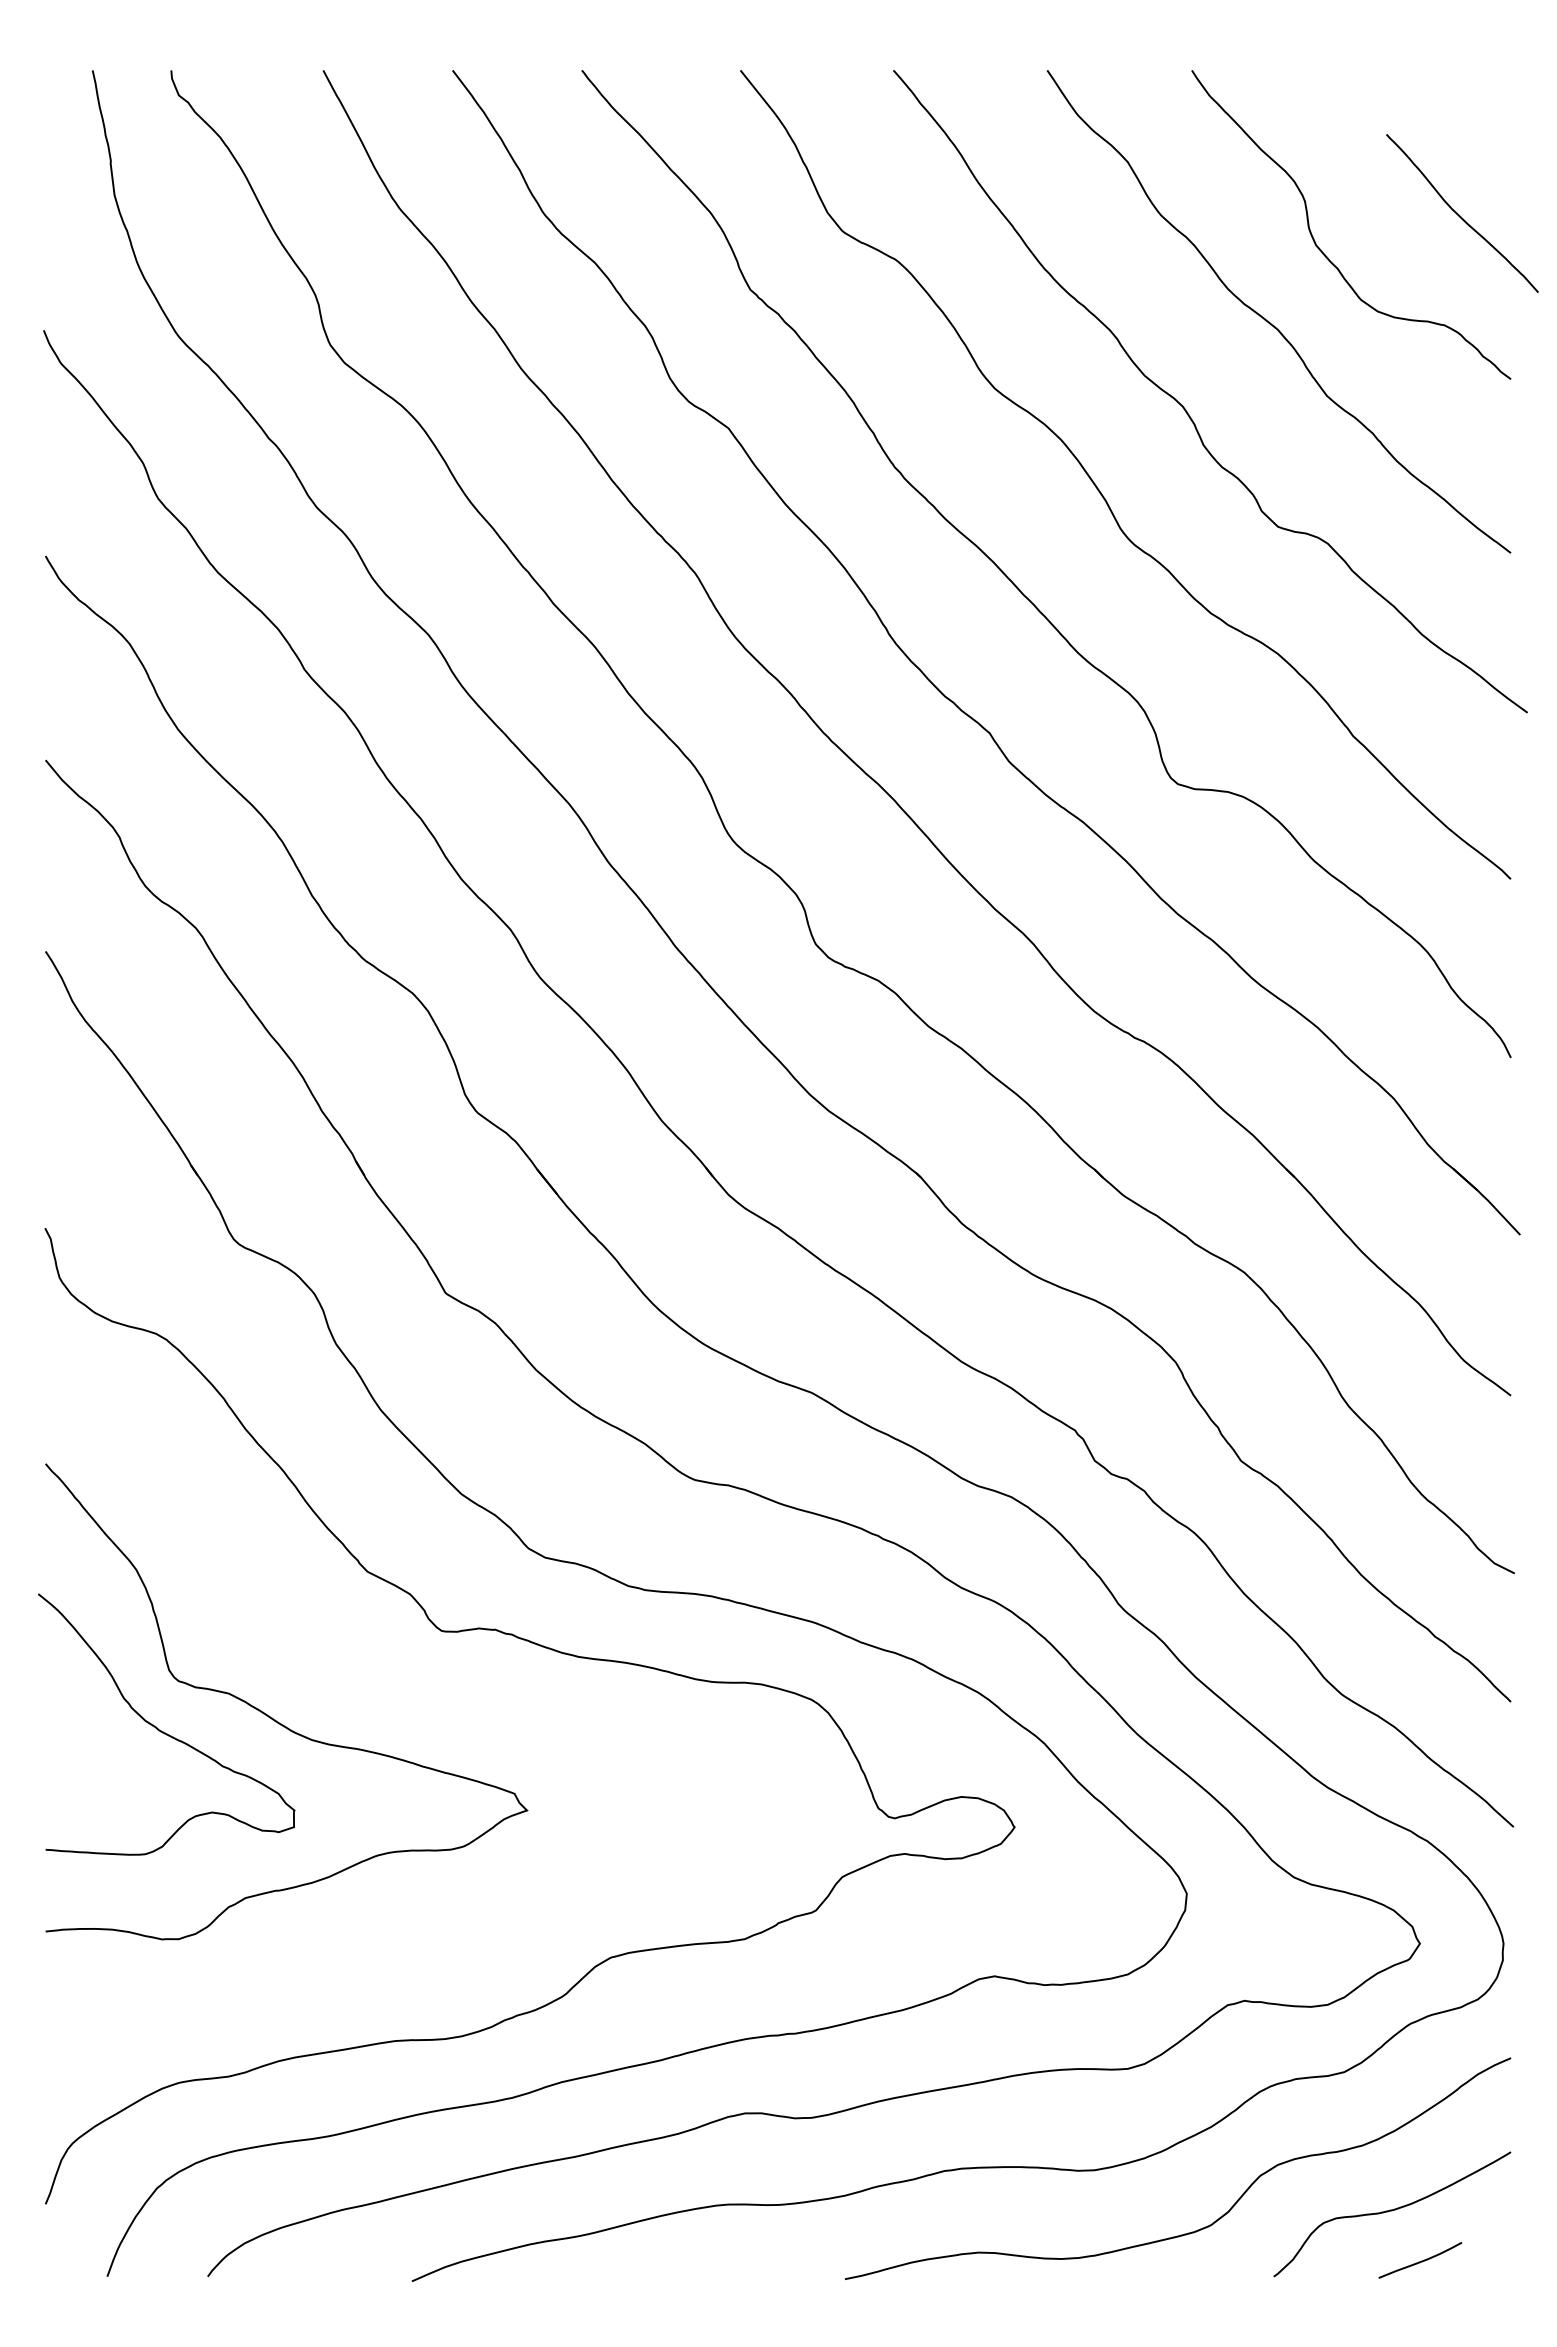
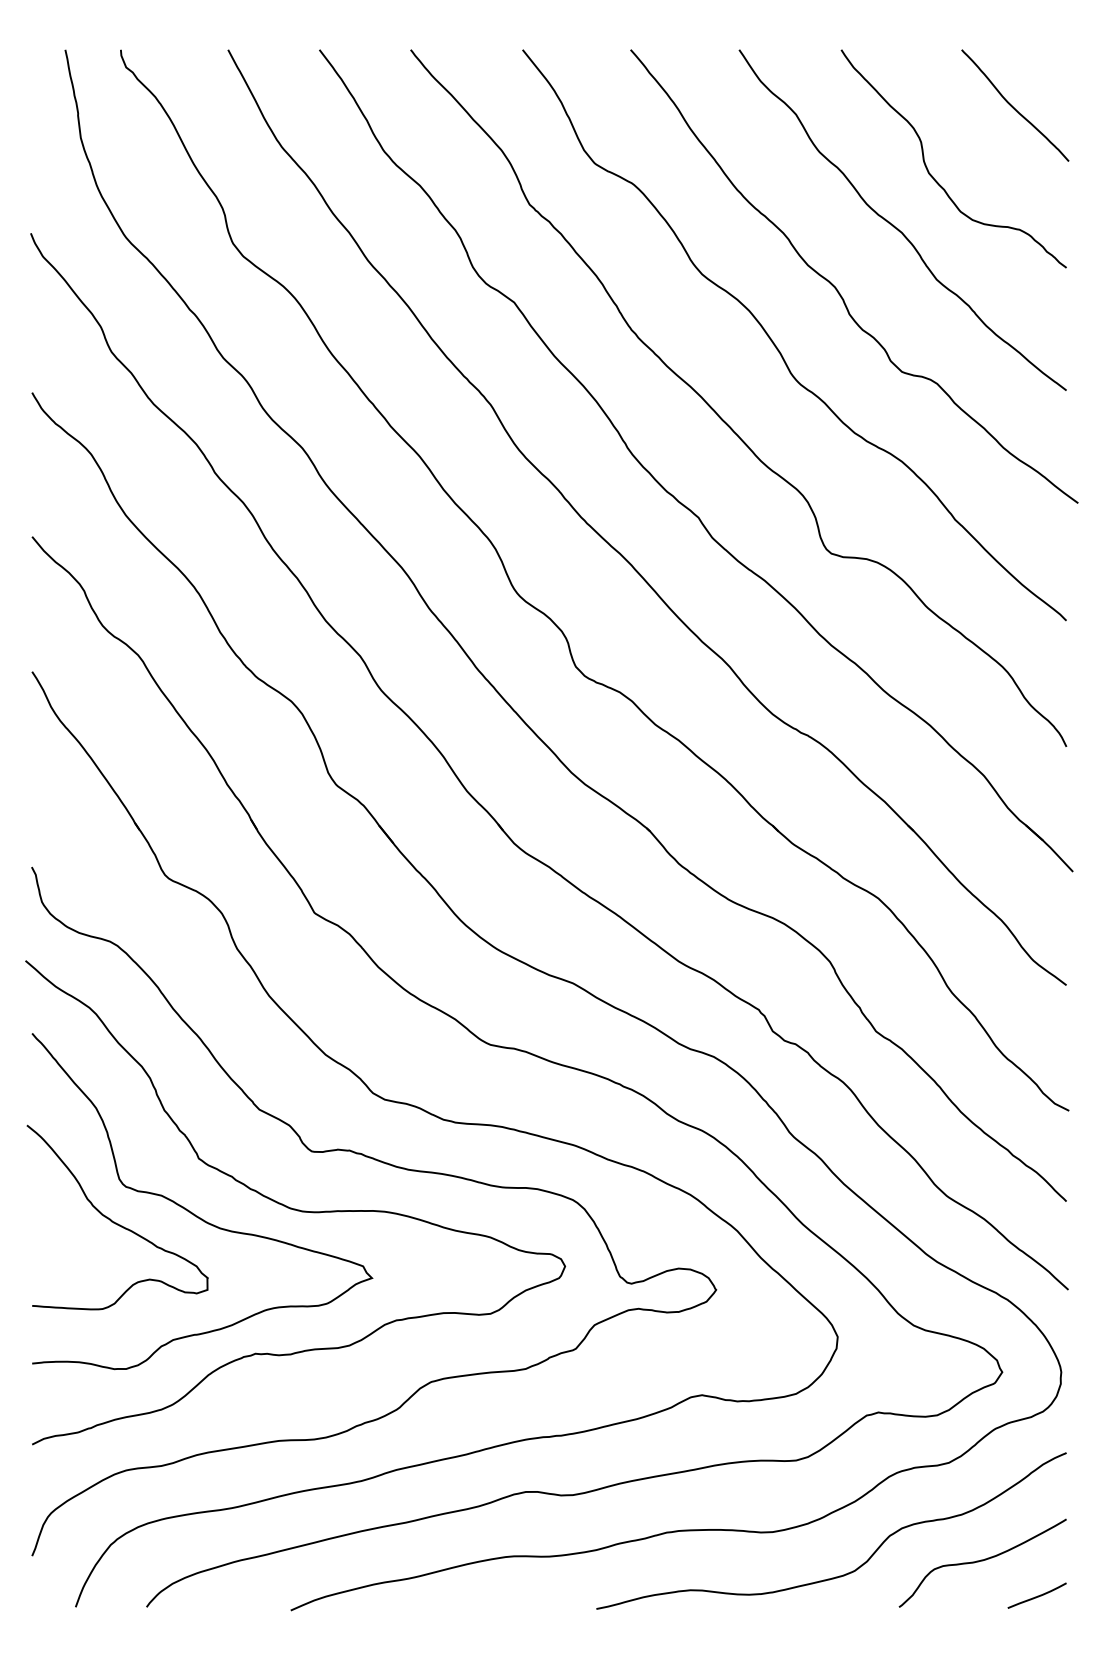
curve: (1460, 215) -> (1013, 107), moved
curve: (415, 1711) -> (293, 1208), added
curve: (1421, 2260) -> (1037, 1595), moved

